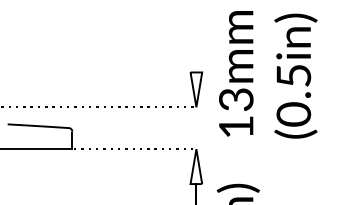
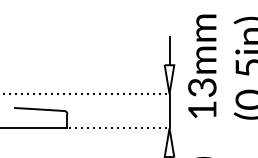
line: (196, 54) -> (169, 50), added
line: (196, 128) -> (169, 111), added

